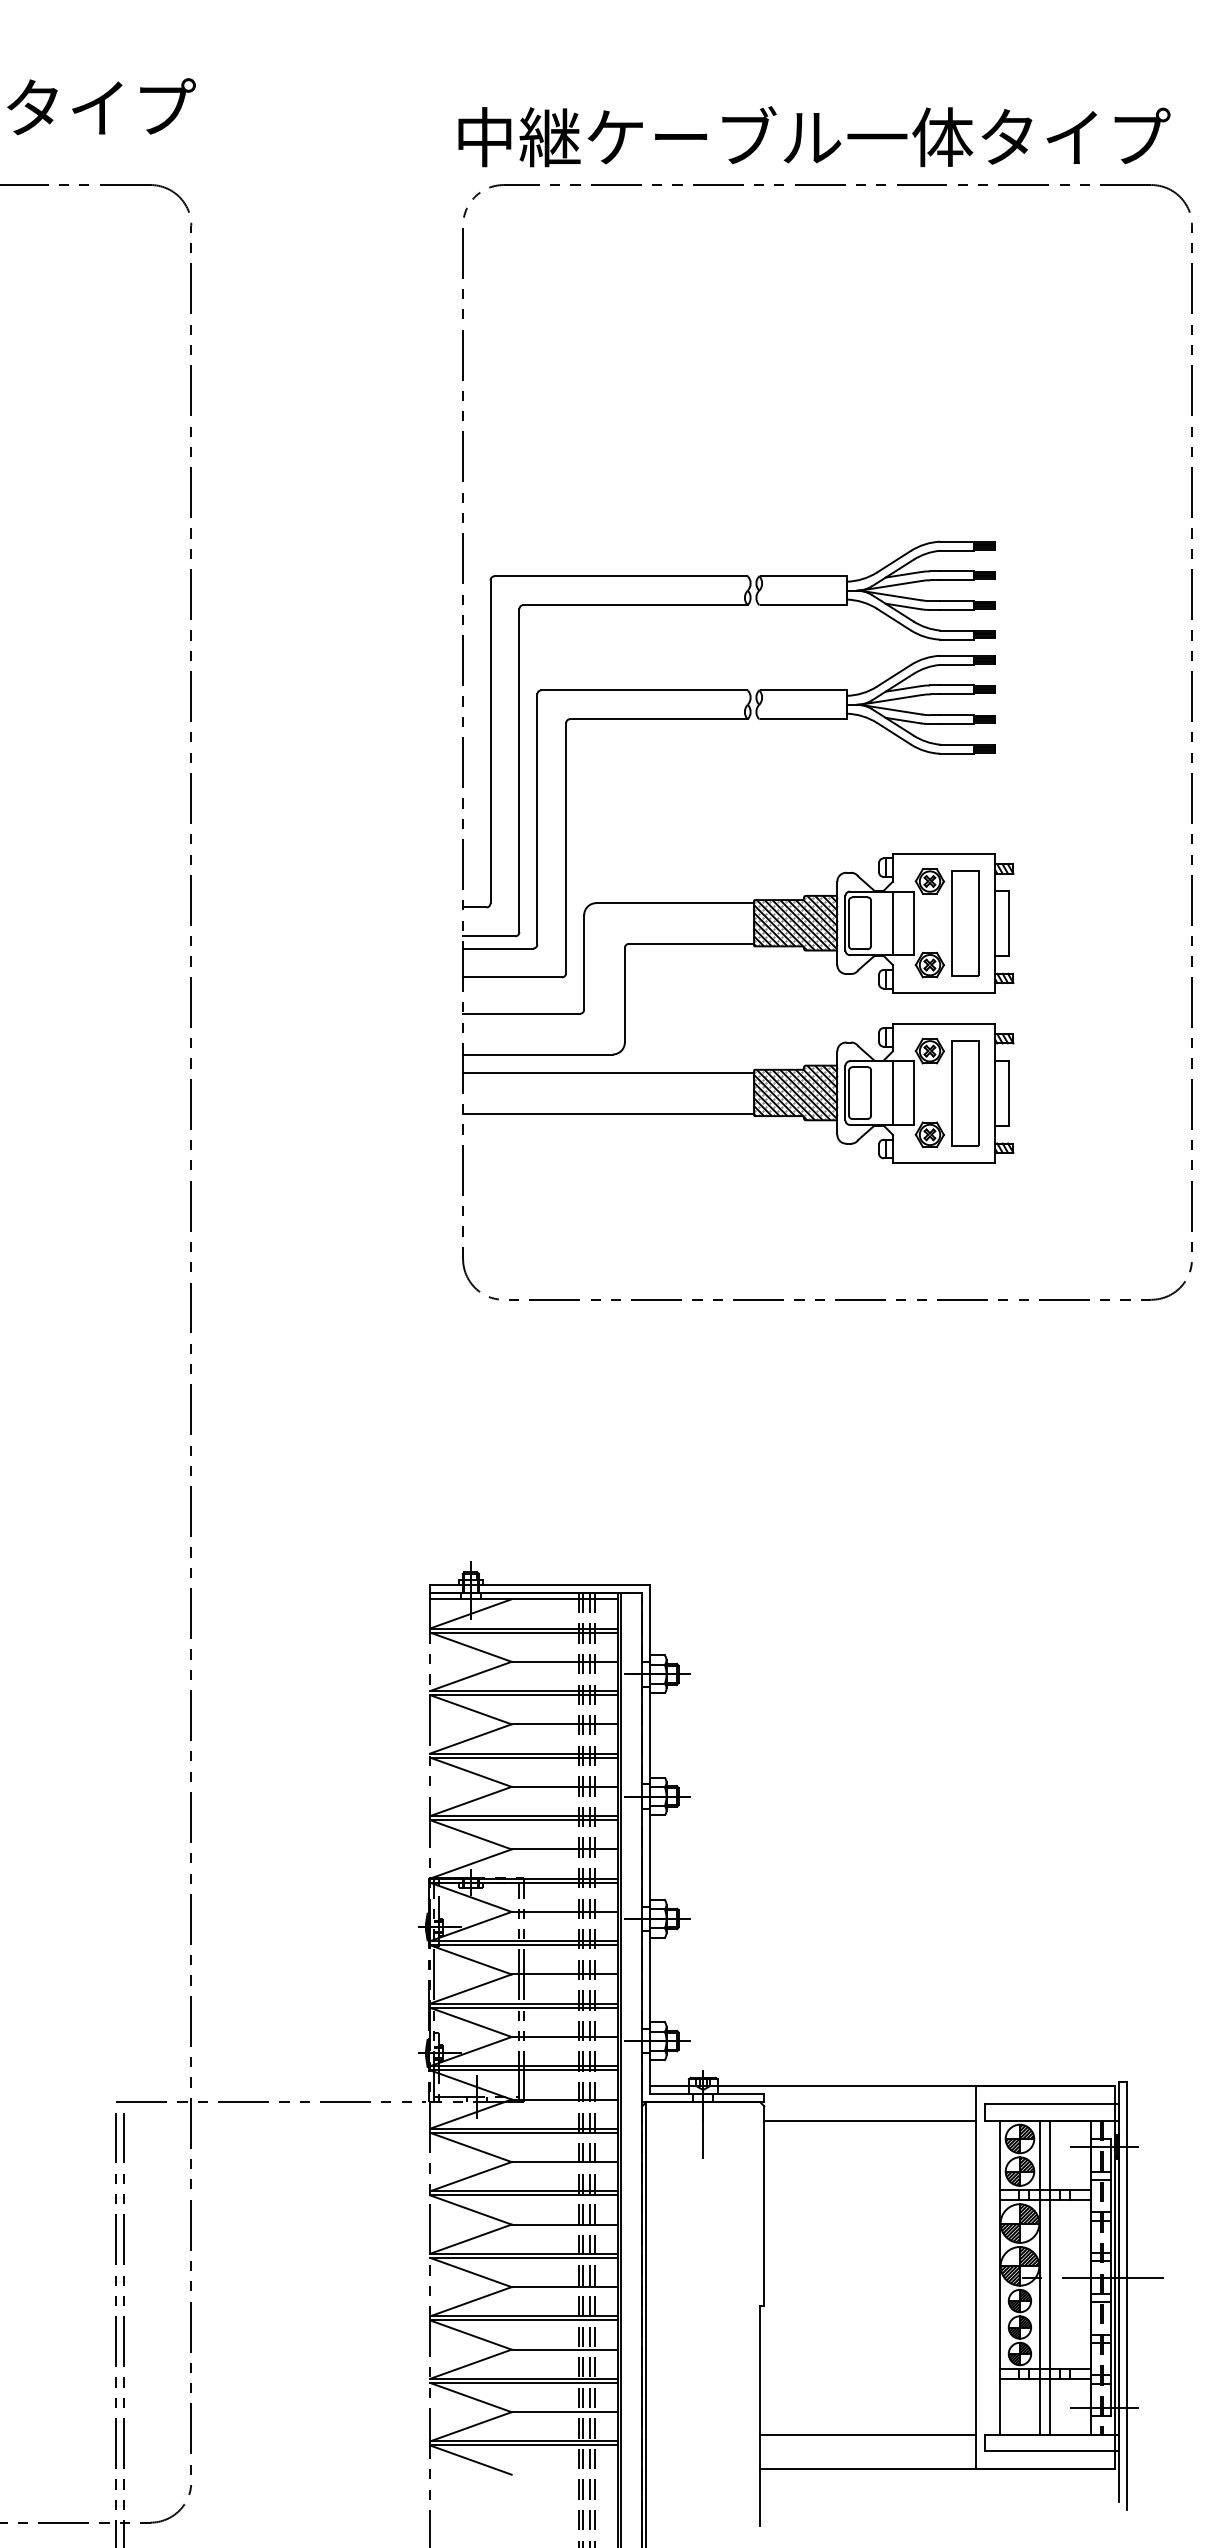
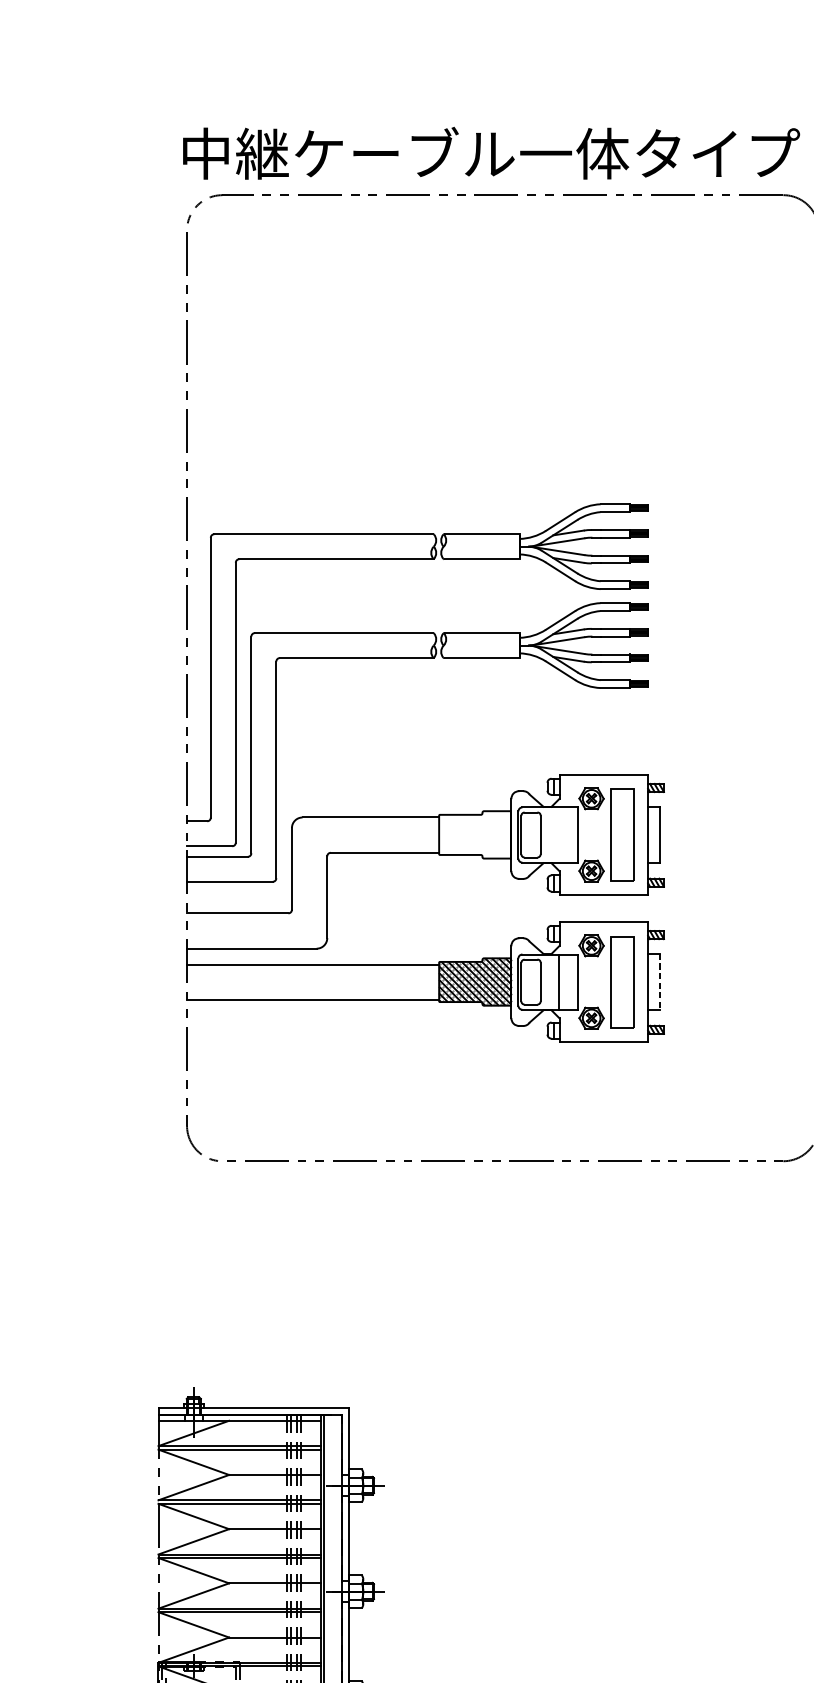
hatch: (795, 922) -> (475, 834), removed
line: (892, 923) -> (559, 835), removed
line: (1008, 1093) -> (659, 982), solid -> dashed

